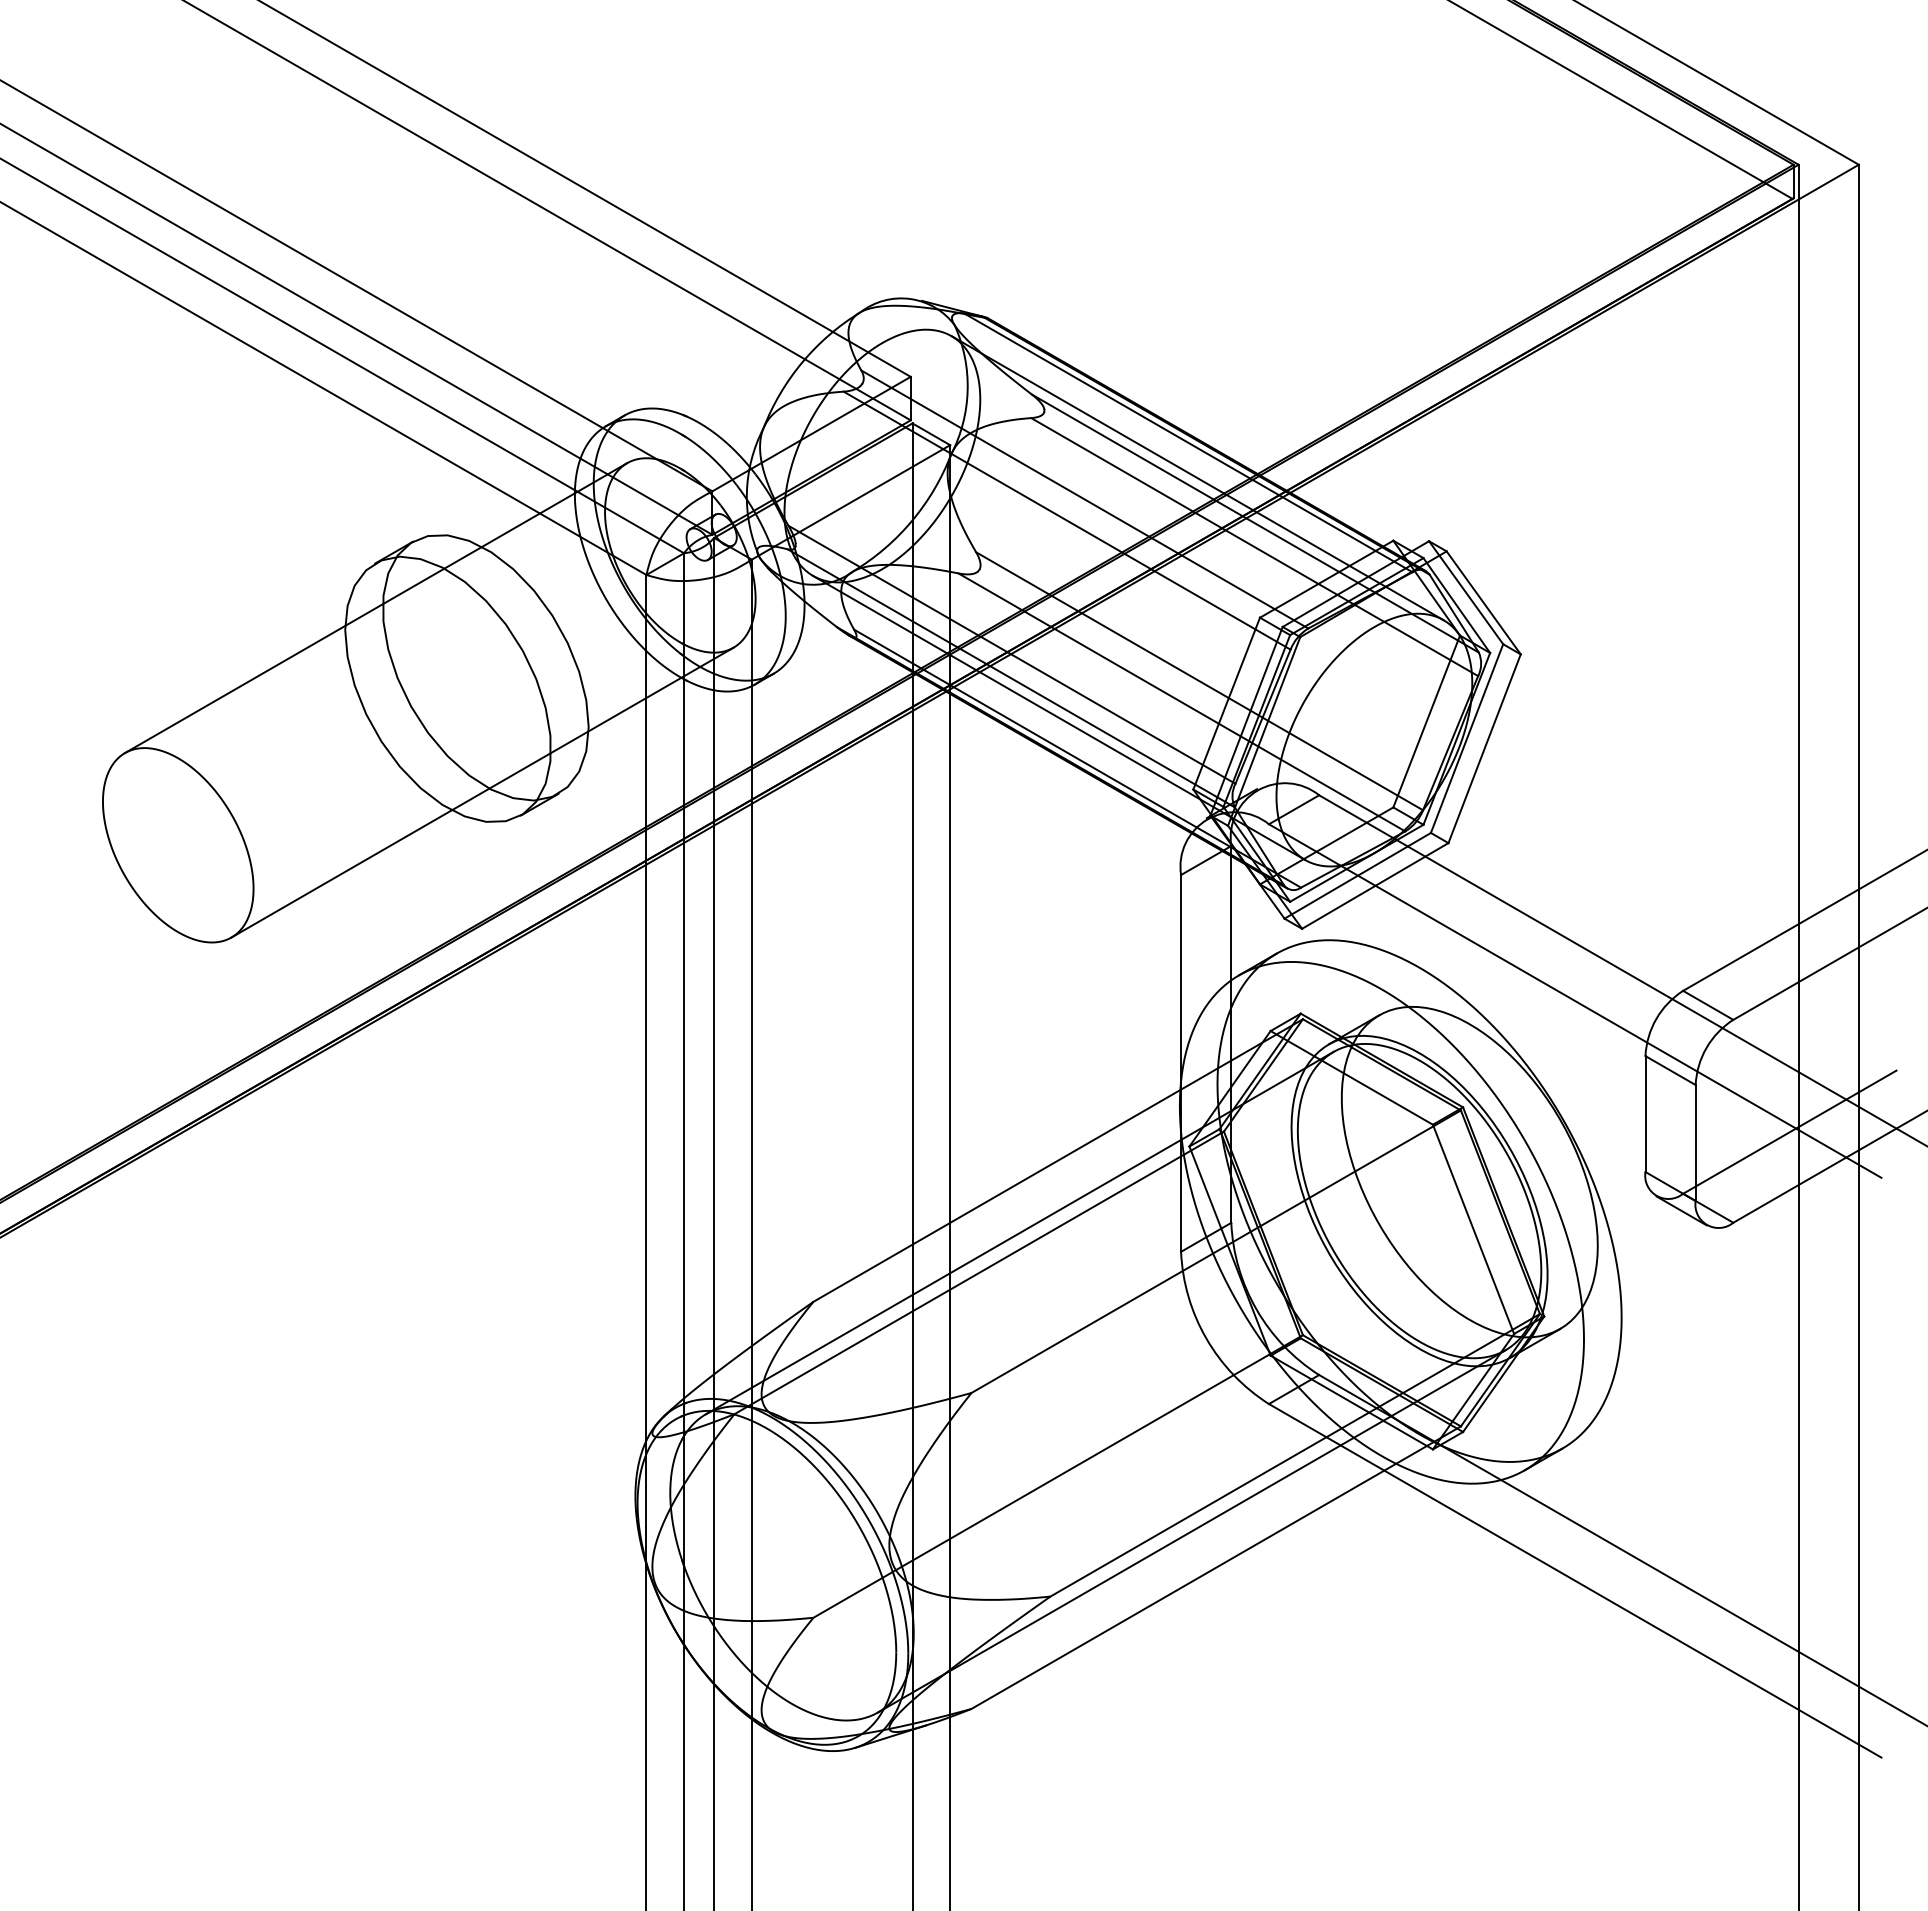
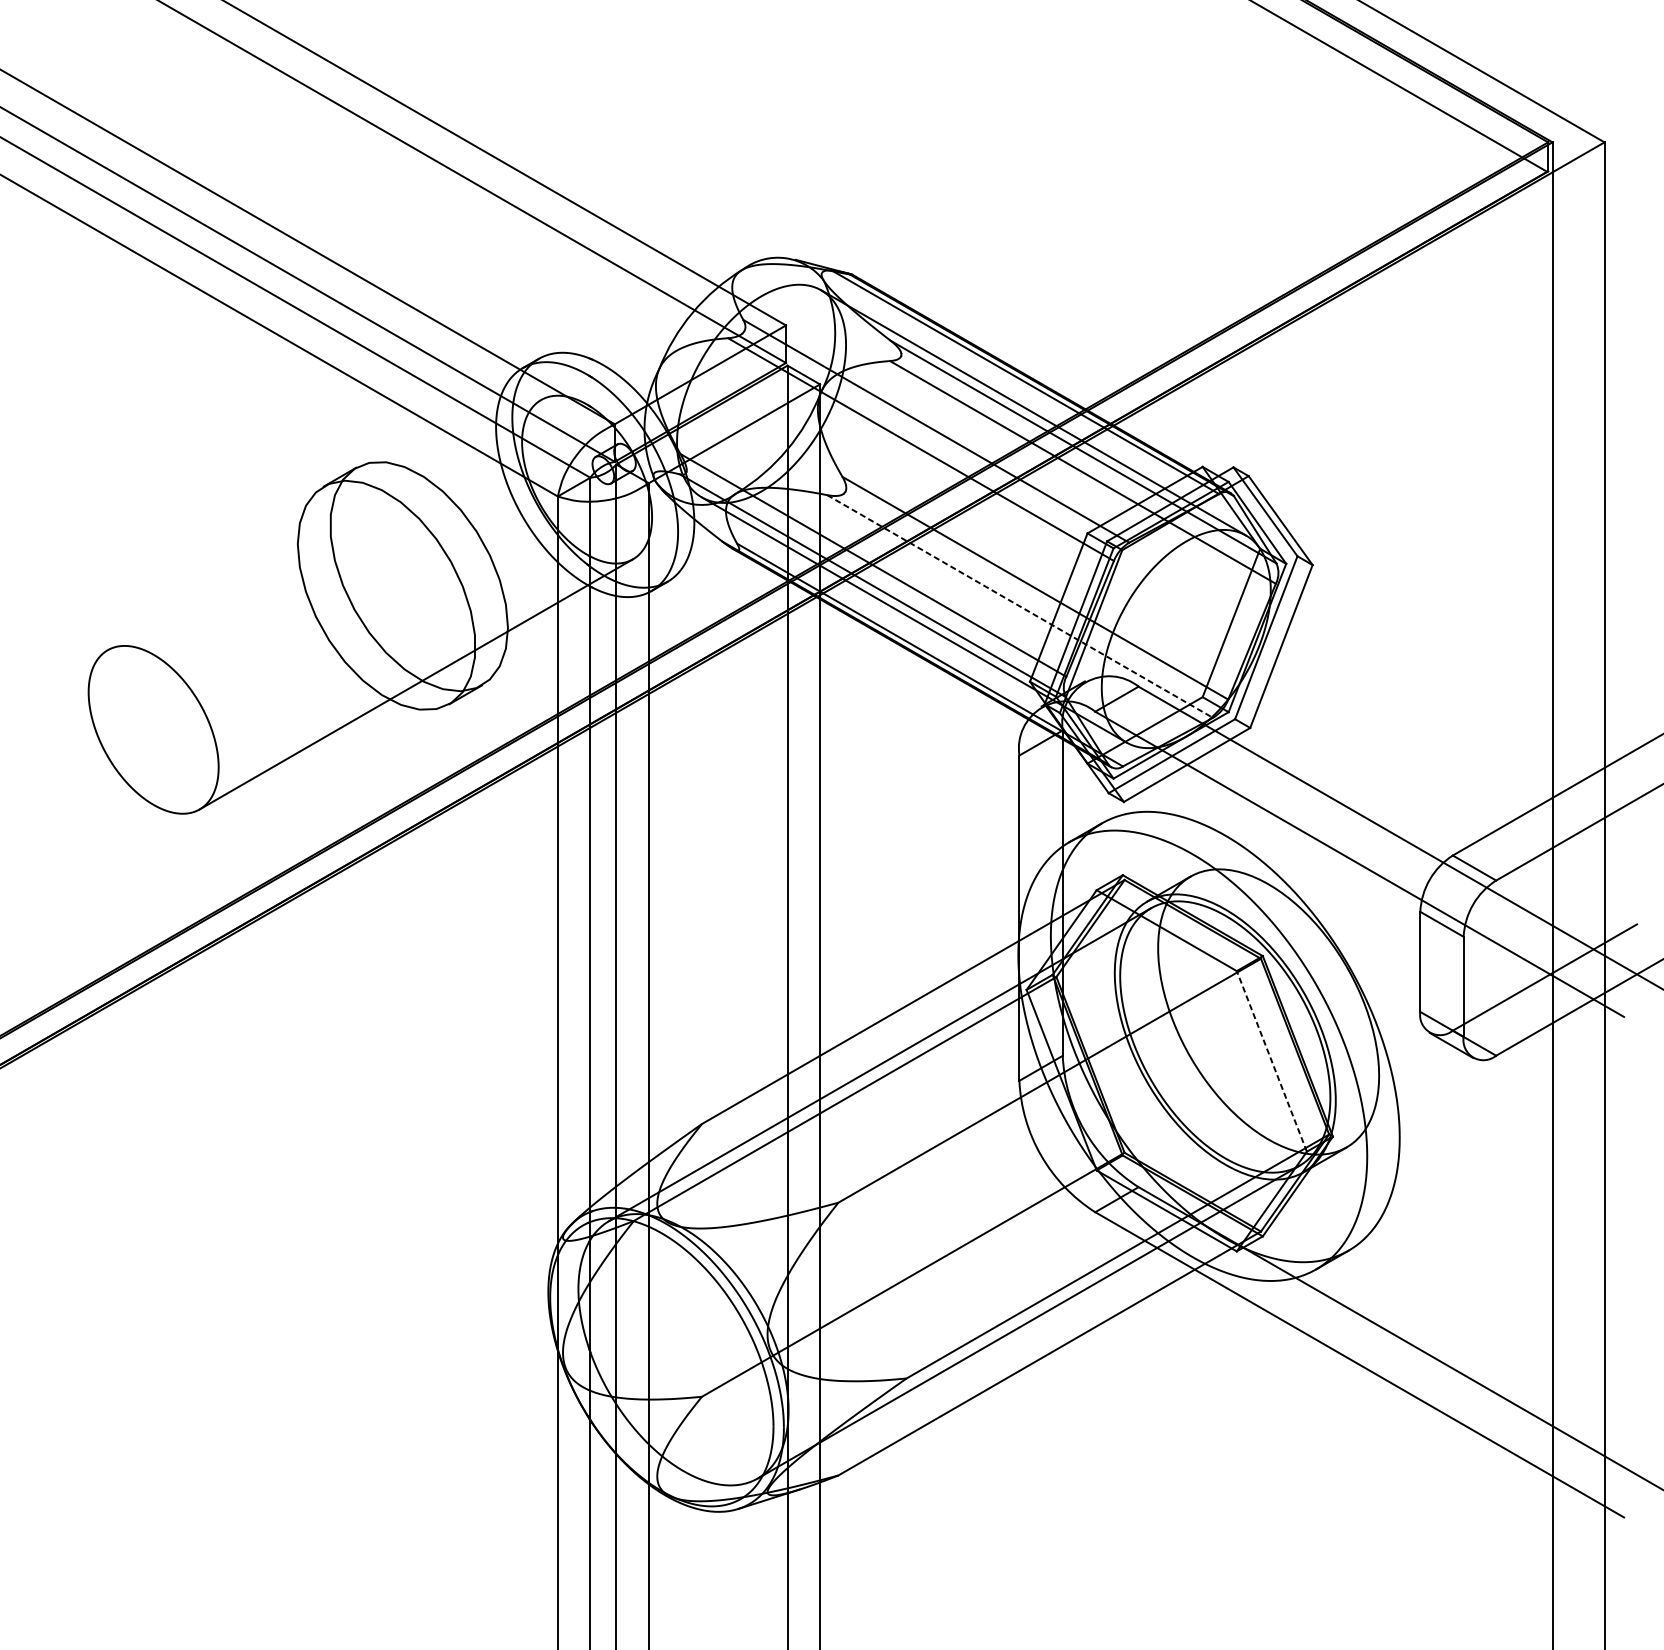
line: (376, 608) -> (324, 525), removed
line: (1182, 702) -> (1020, 606), solid -> dashed
line: (1473, 1228) -> (1271, 1060), solid -> dashed

